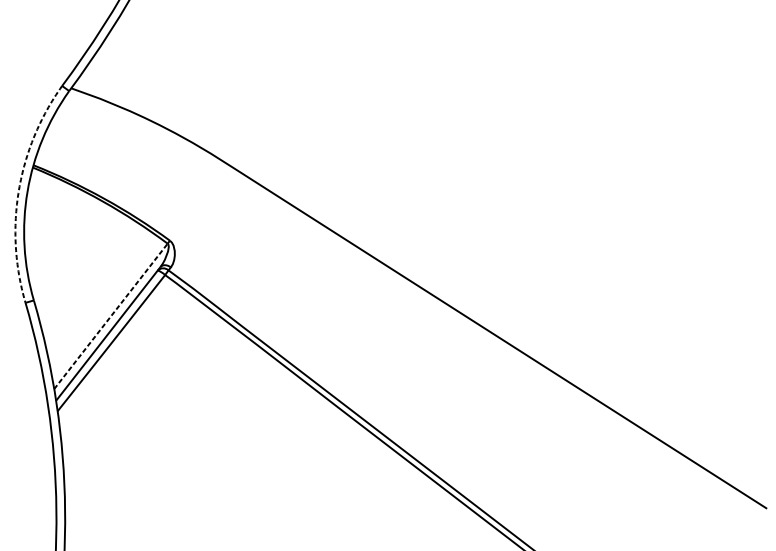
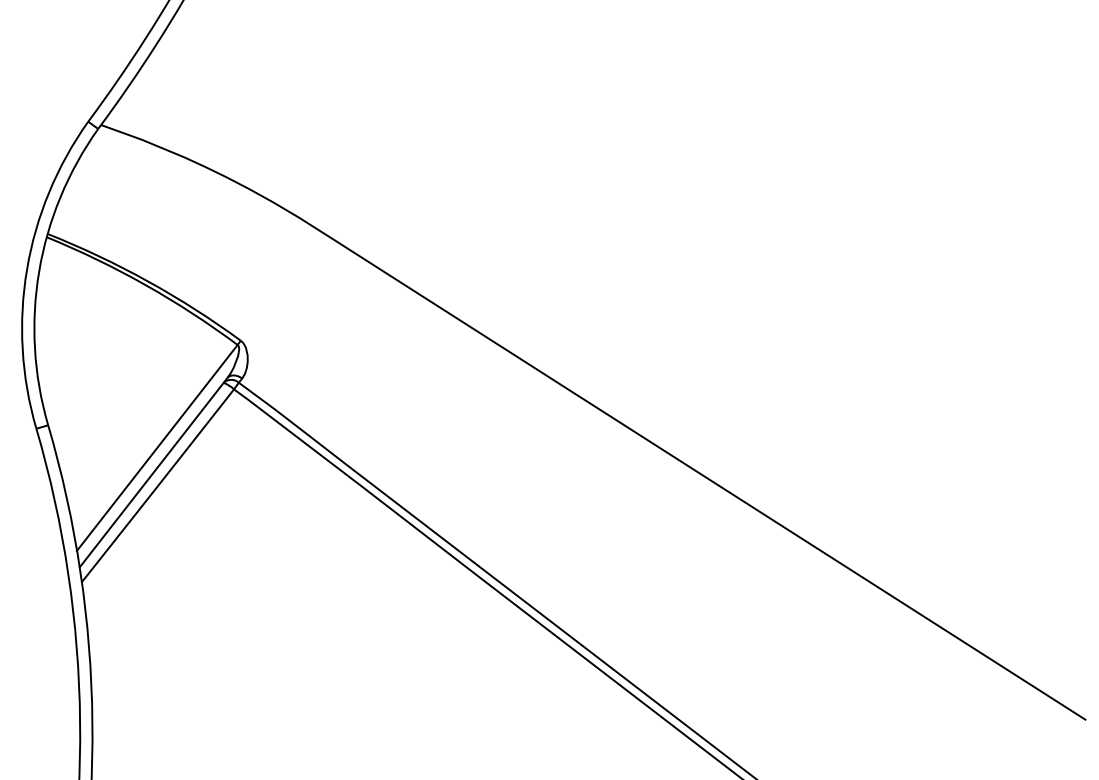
arc: (19, 190) -> (27, 269), dashed -> solid
line: (111, 316) -> (157, 447), dashed -> solid

